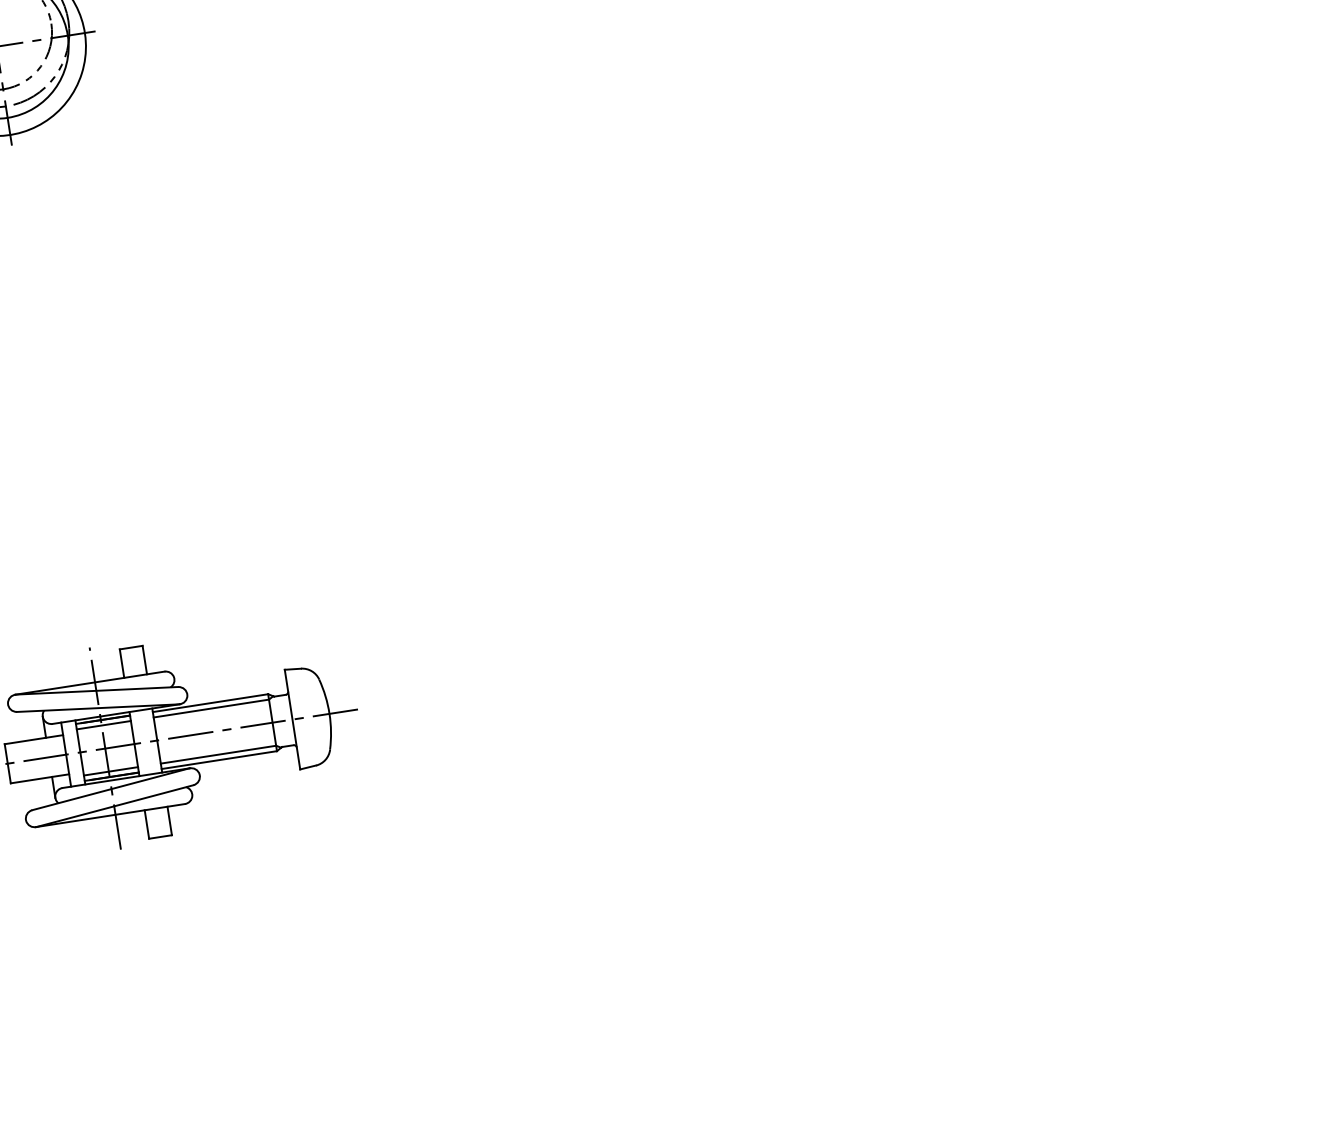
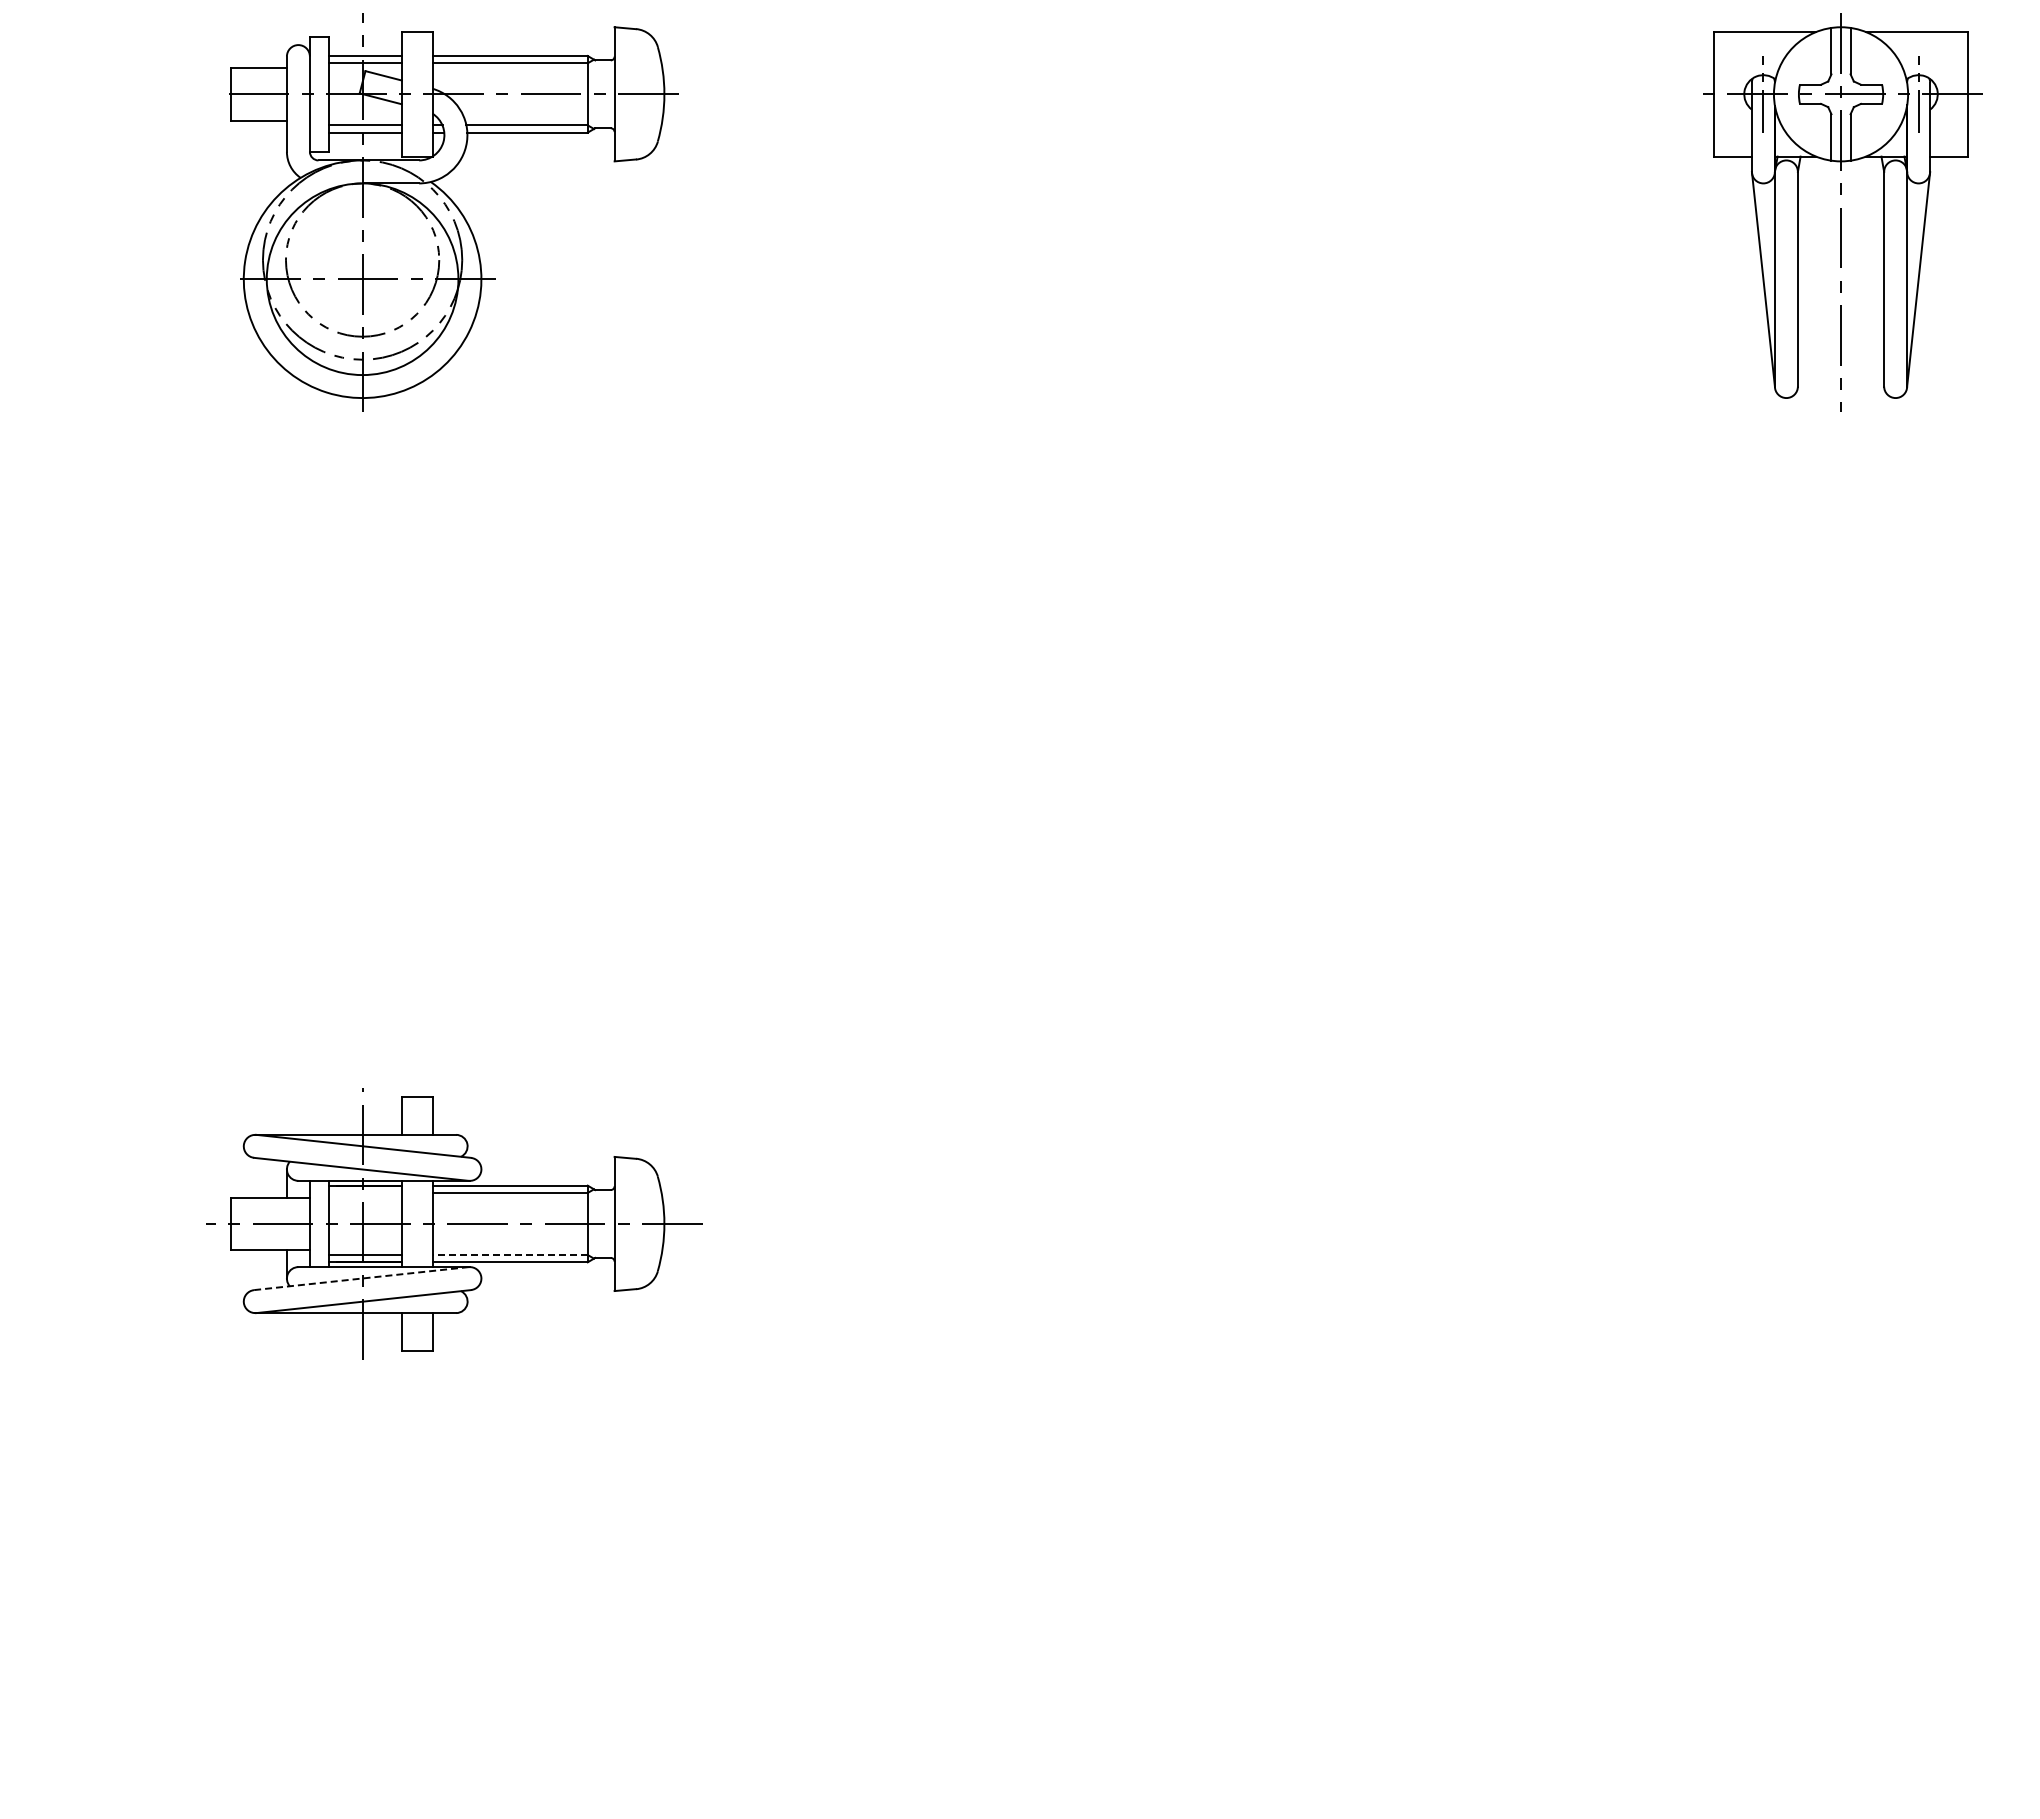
line: (103, 724) -> (365, 1192), removed
line: (218, 754) -> (510, 1255), solid -> dashed
line: (110, 789) -> (361, 1278), solid -> dashed

